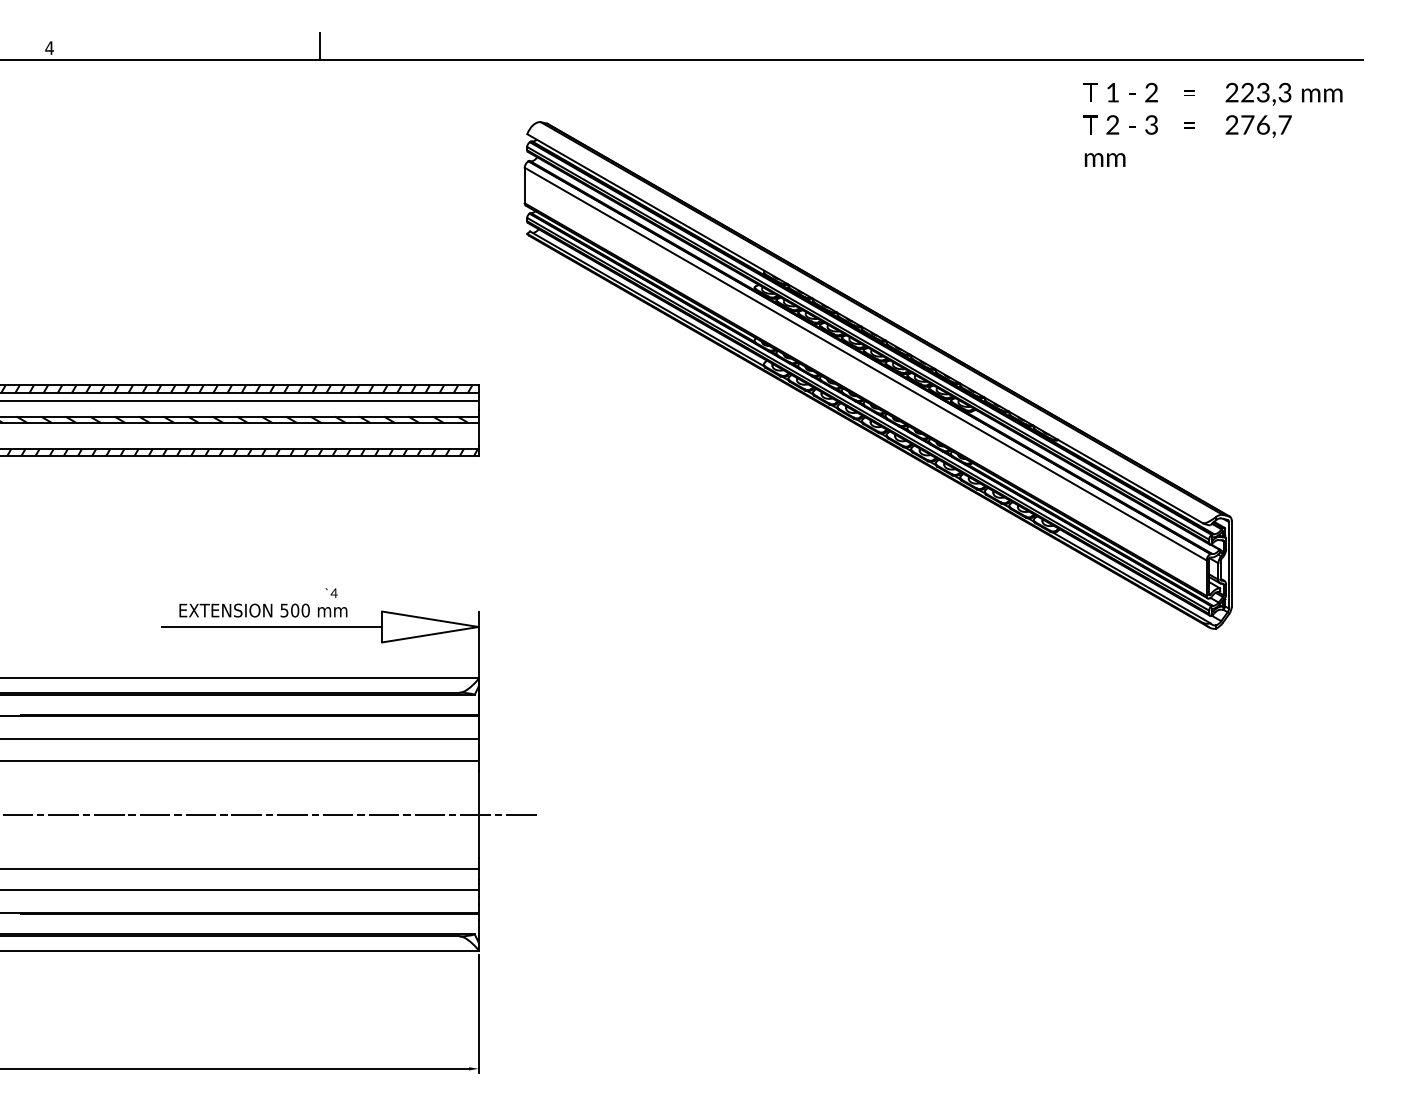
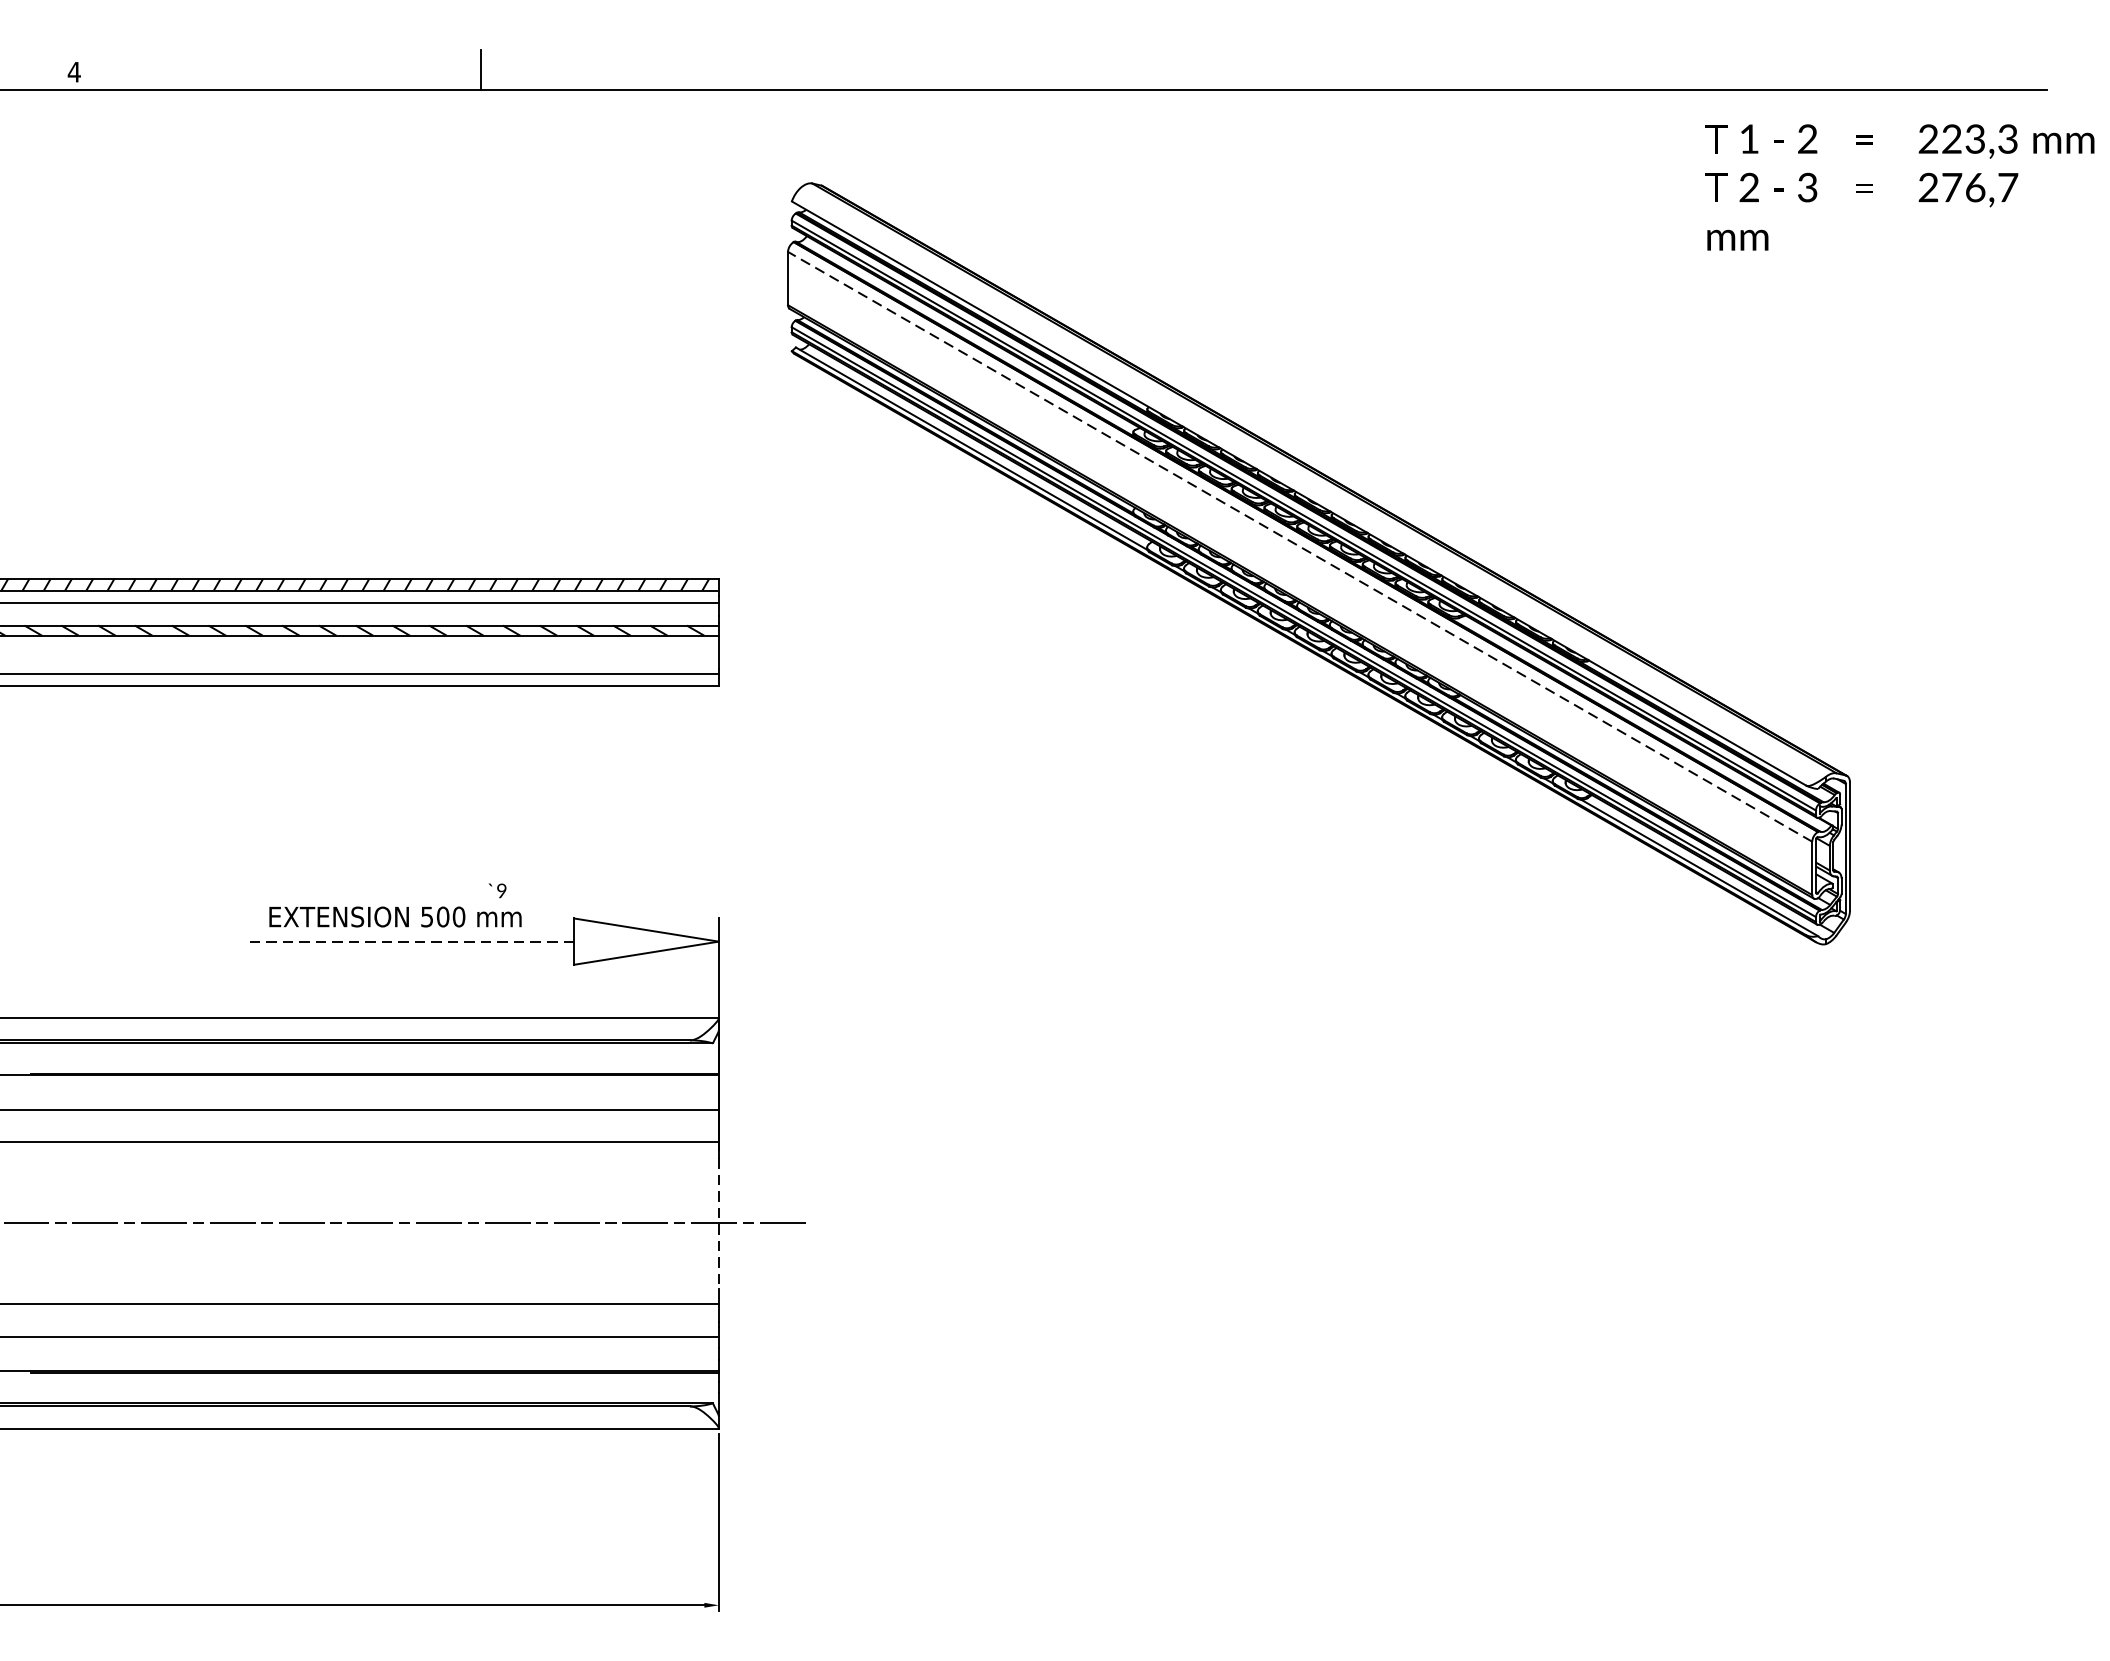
text: (1212, 124) -> (1899, 186), moved
line: (865, 363) -> (1299, 545), solid -> dashed
hatch: (242, 452) -> (364, 679), removed
text: (333, 592) -> (500, 889), 4 -> 9
line: (272, 627) -> (409, 942), solid -> dashed
line: (478, 815) -> (718, 1224), solid -> dashed

